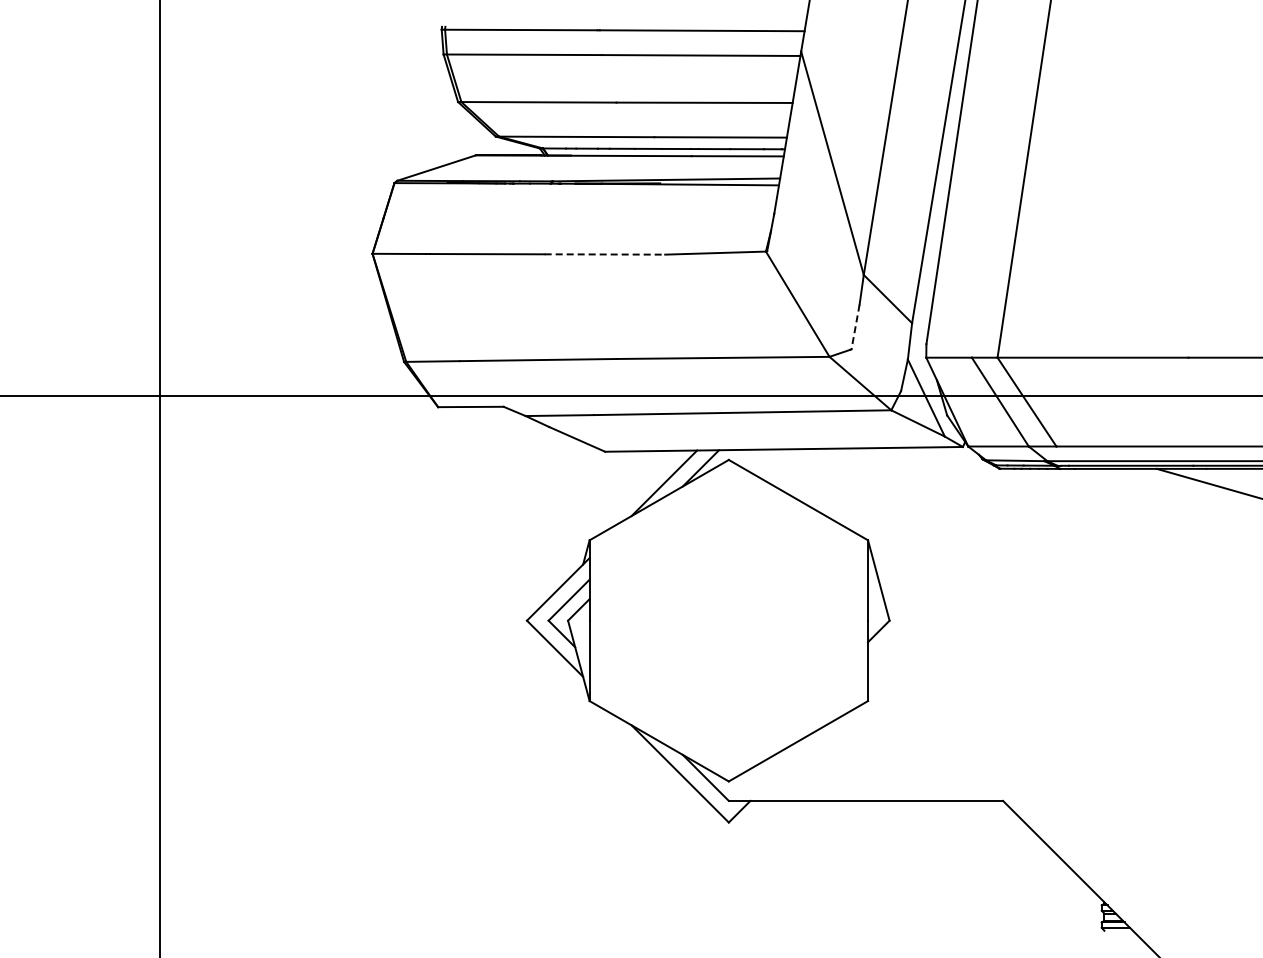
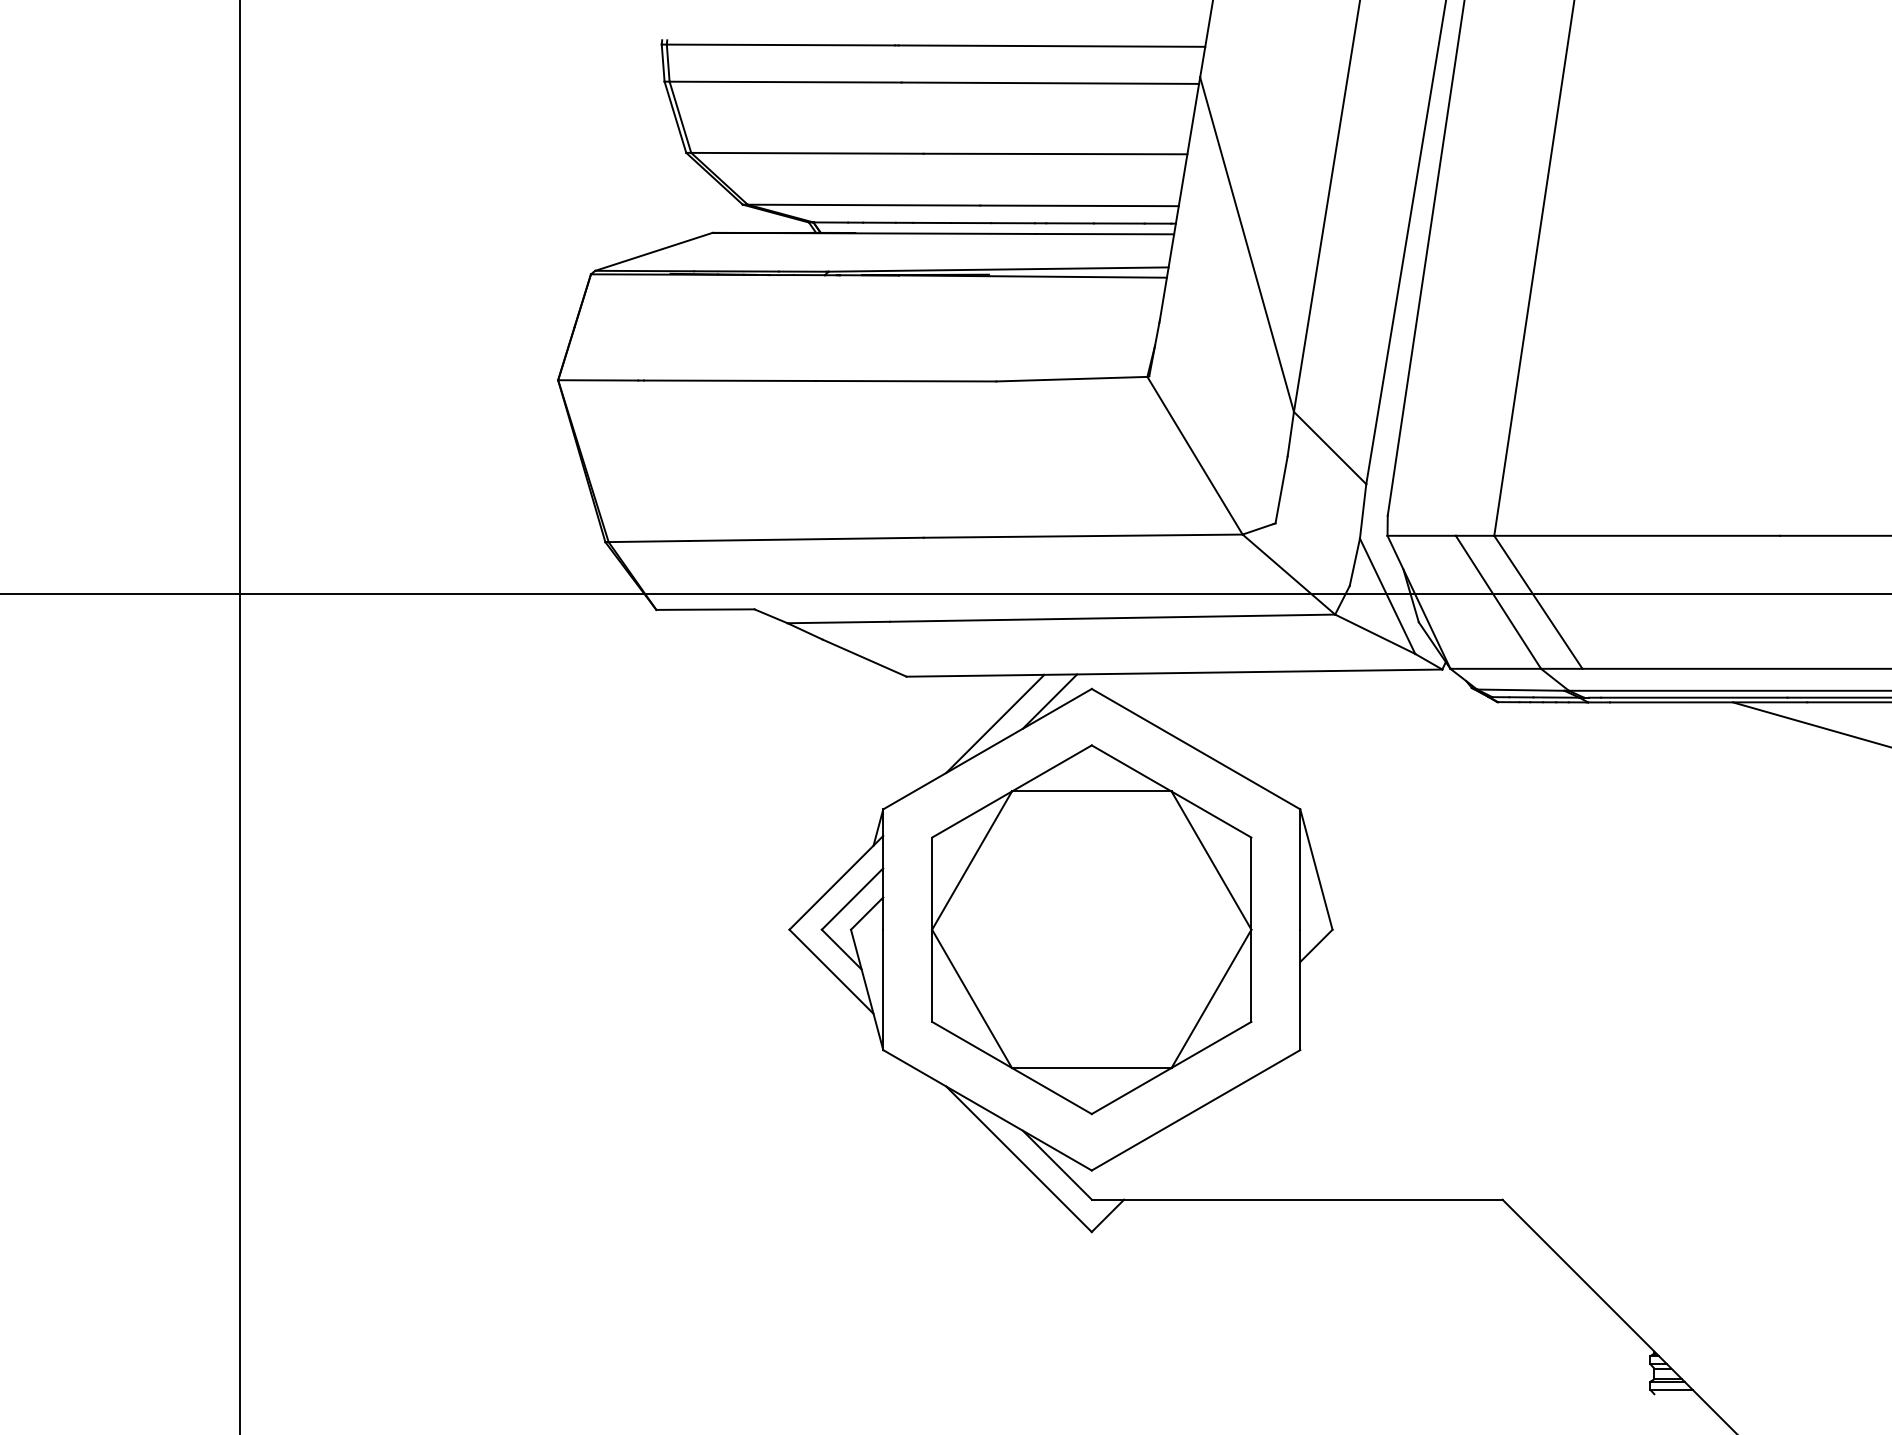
line: (605, 254) -> (907, 381), dashed -> solid
line: (855, 327) -> (1281, 490), dashed -> solid
part: (728, 620) -> (1091, 929), added

